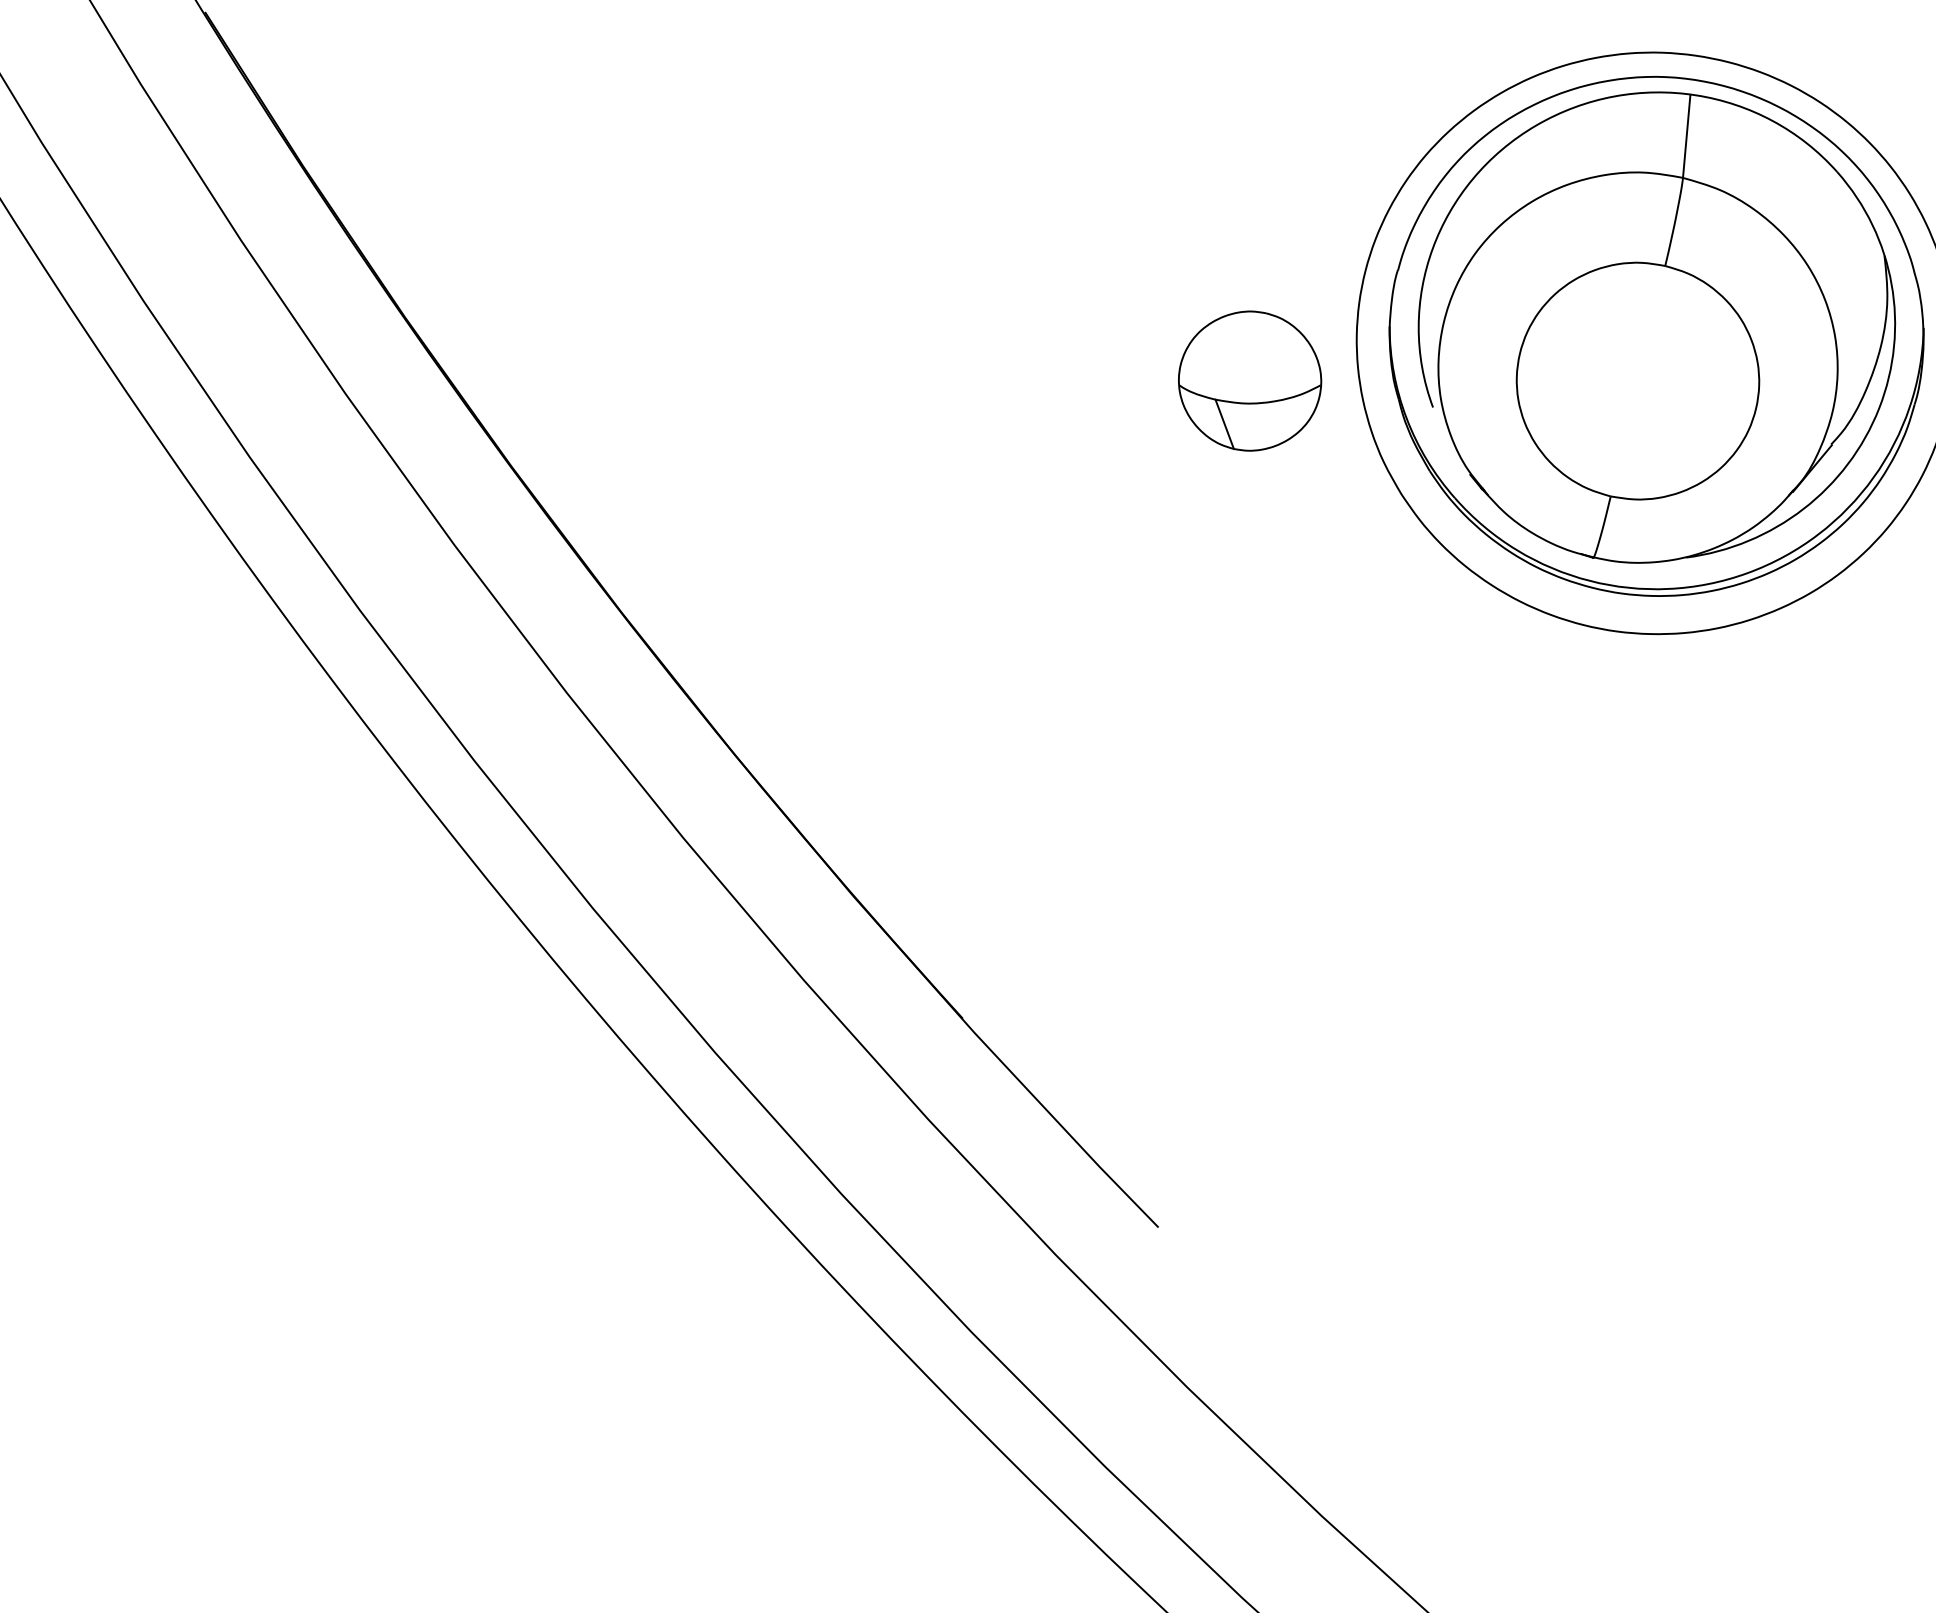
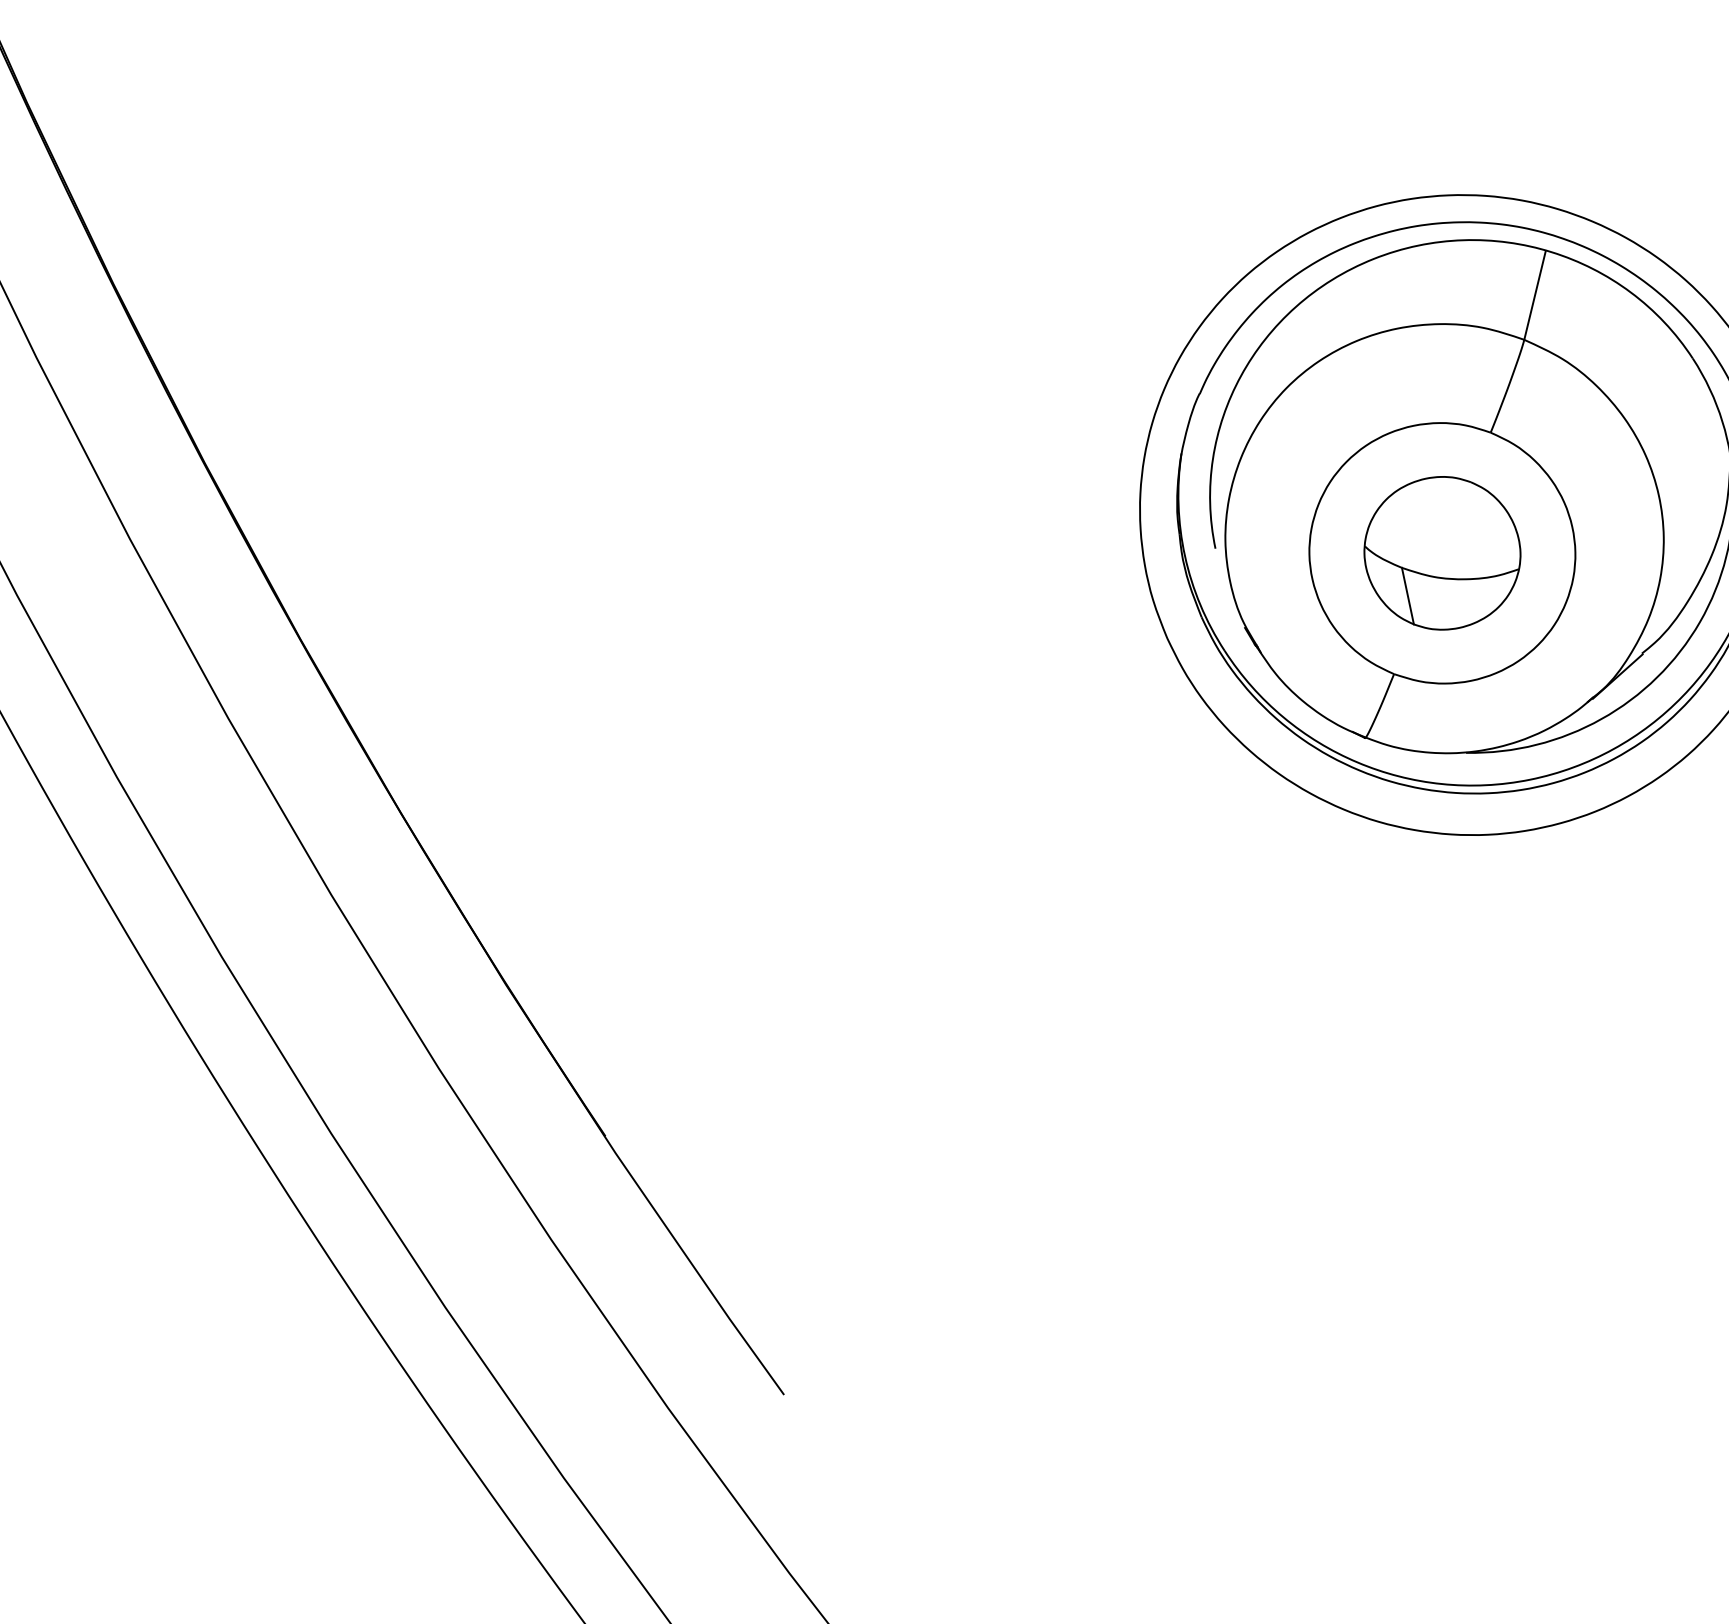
part: (1250, 380) -> (1443, 552), moved

